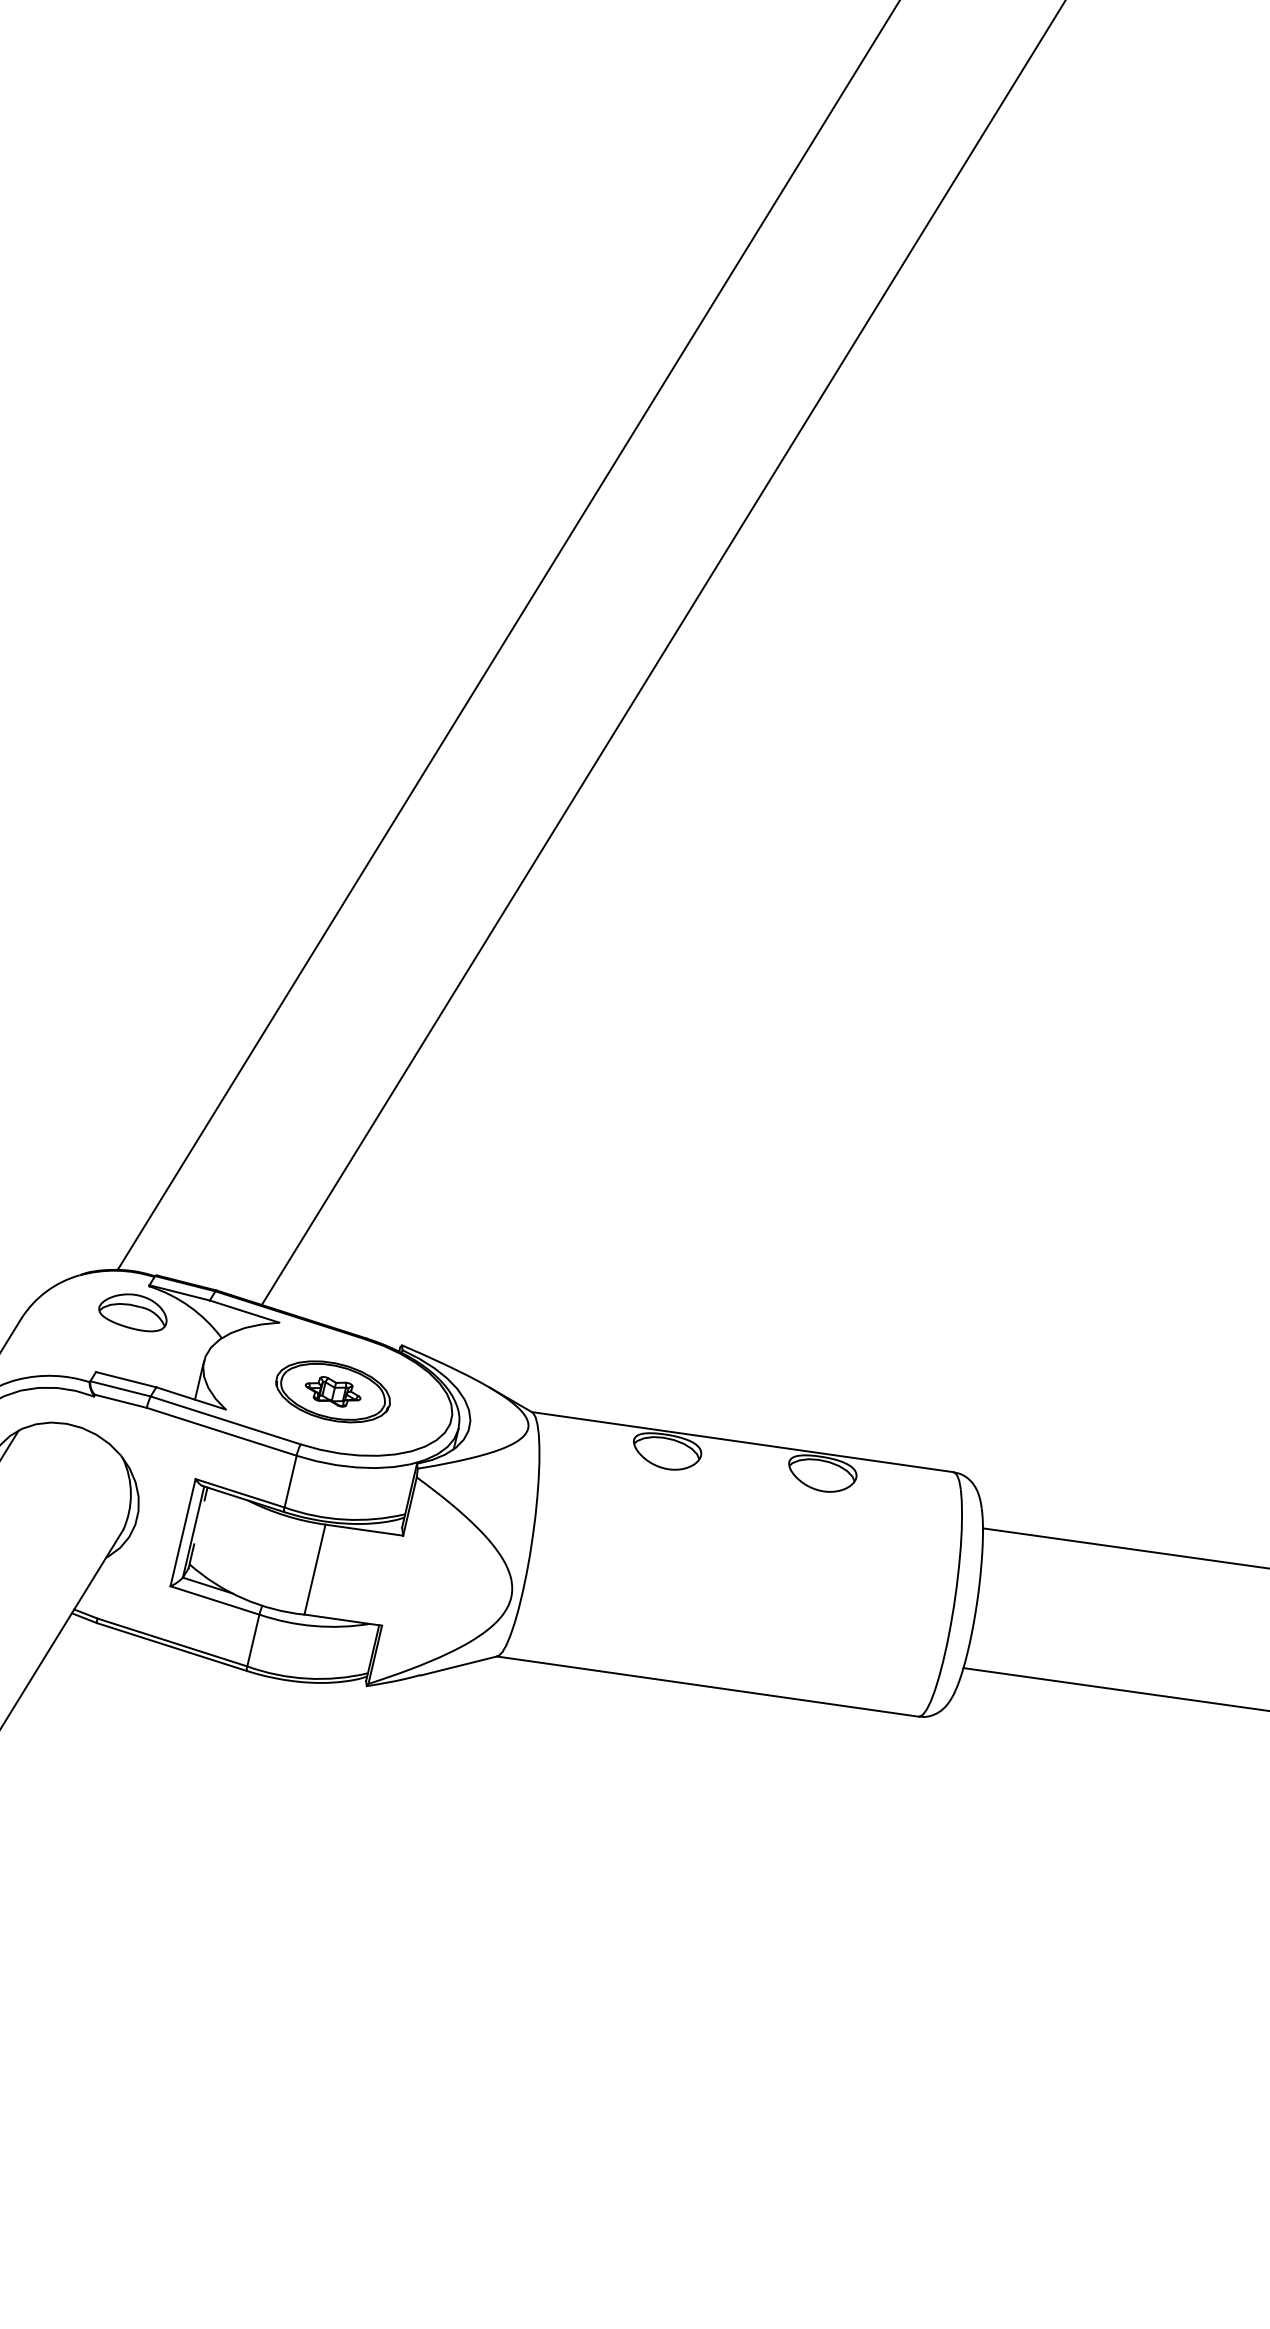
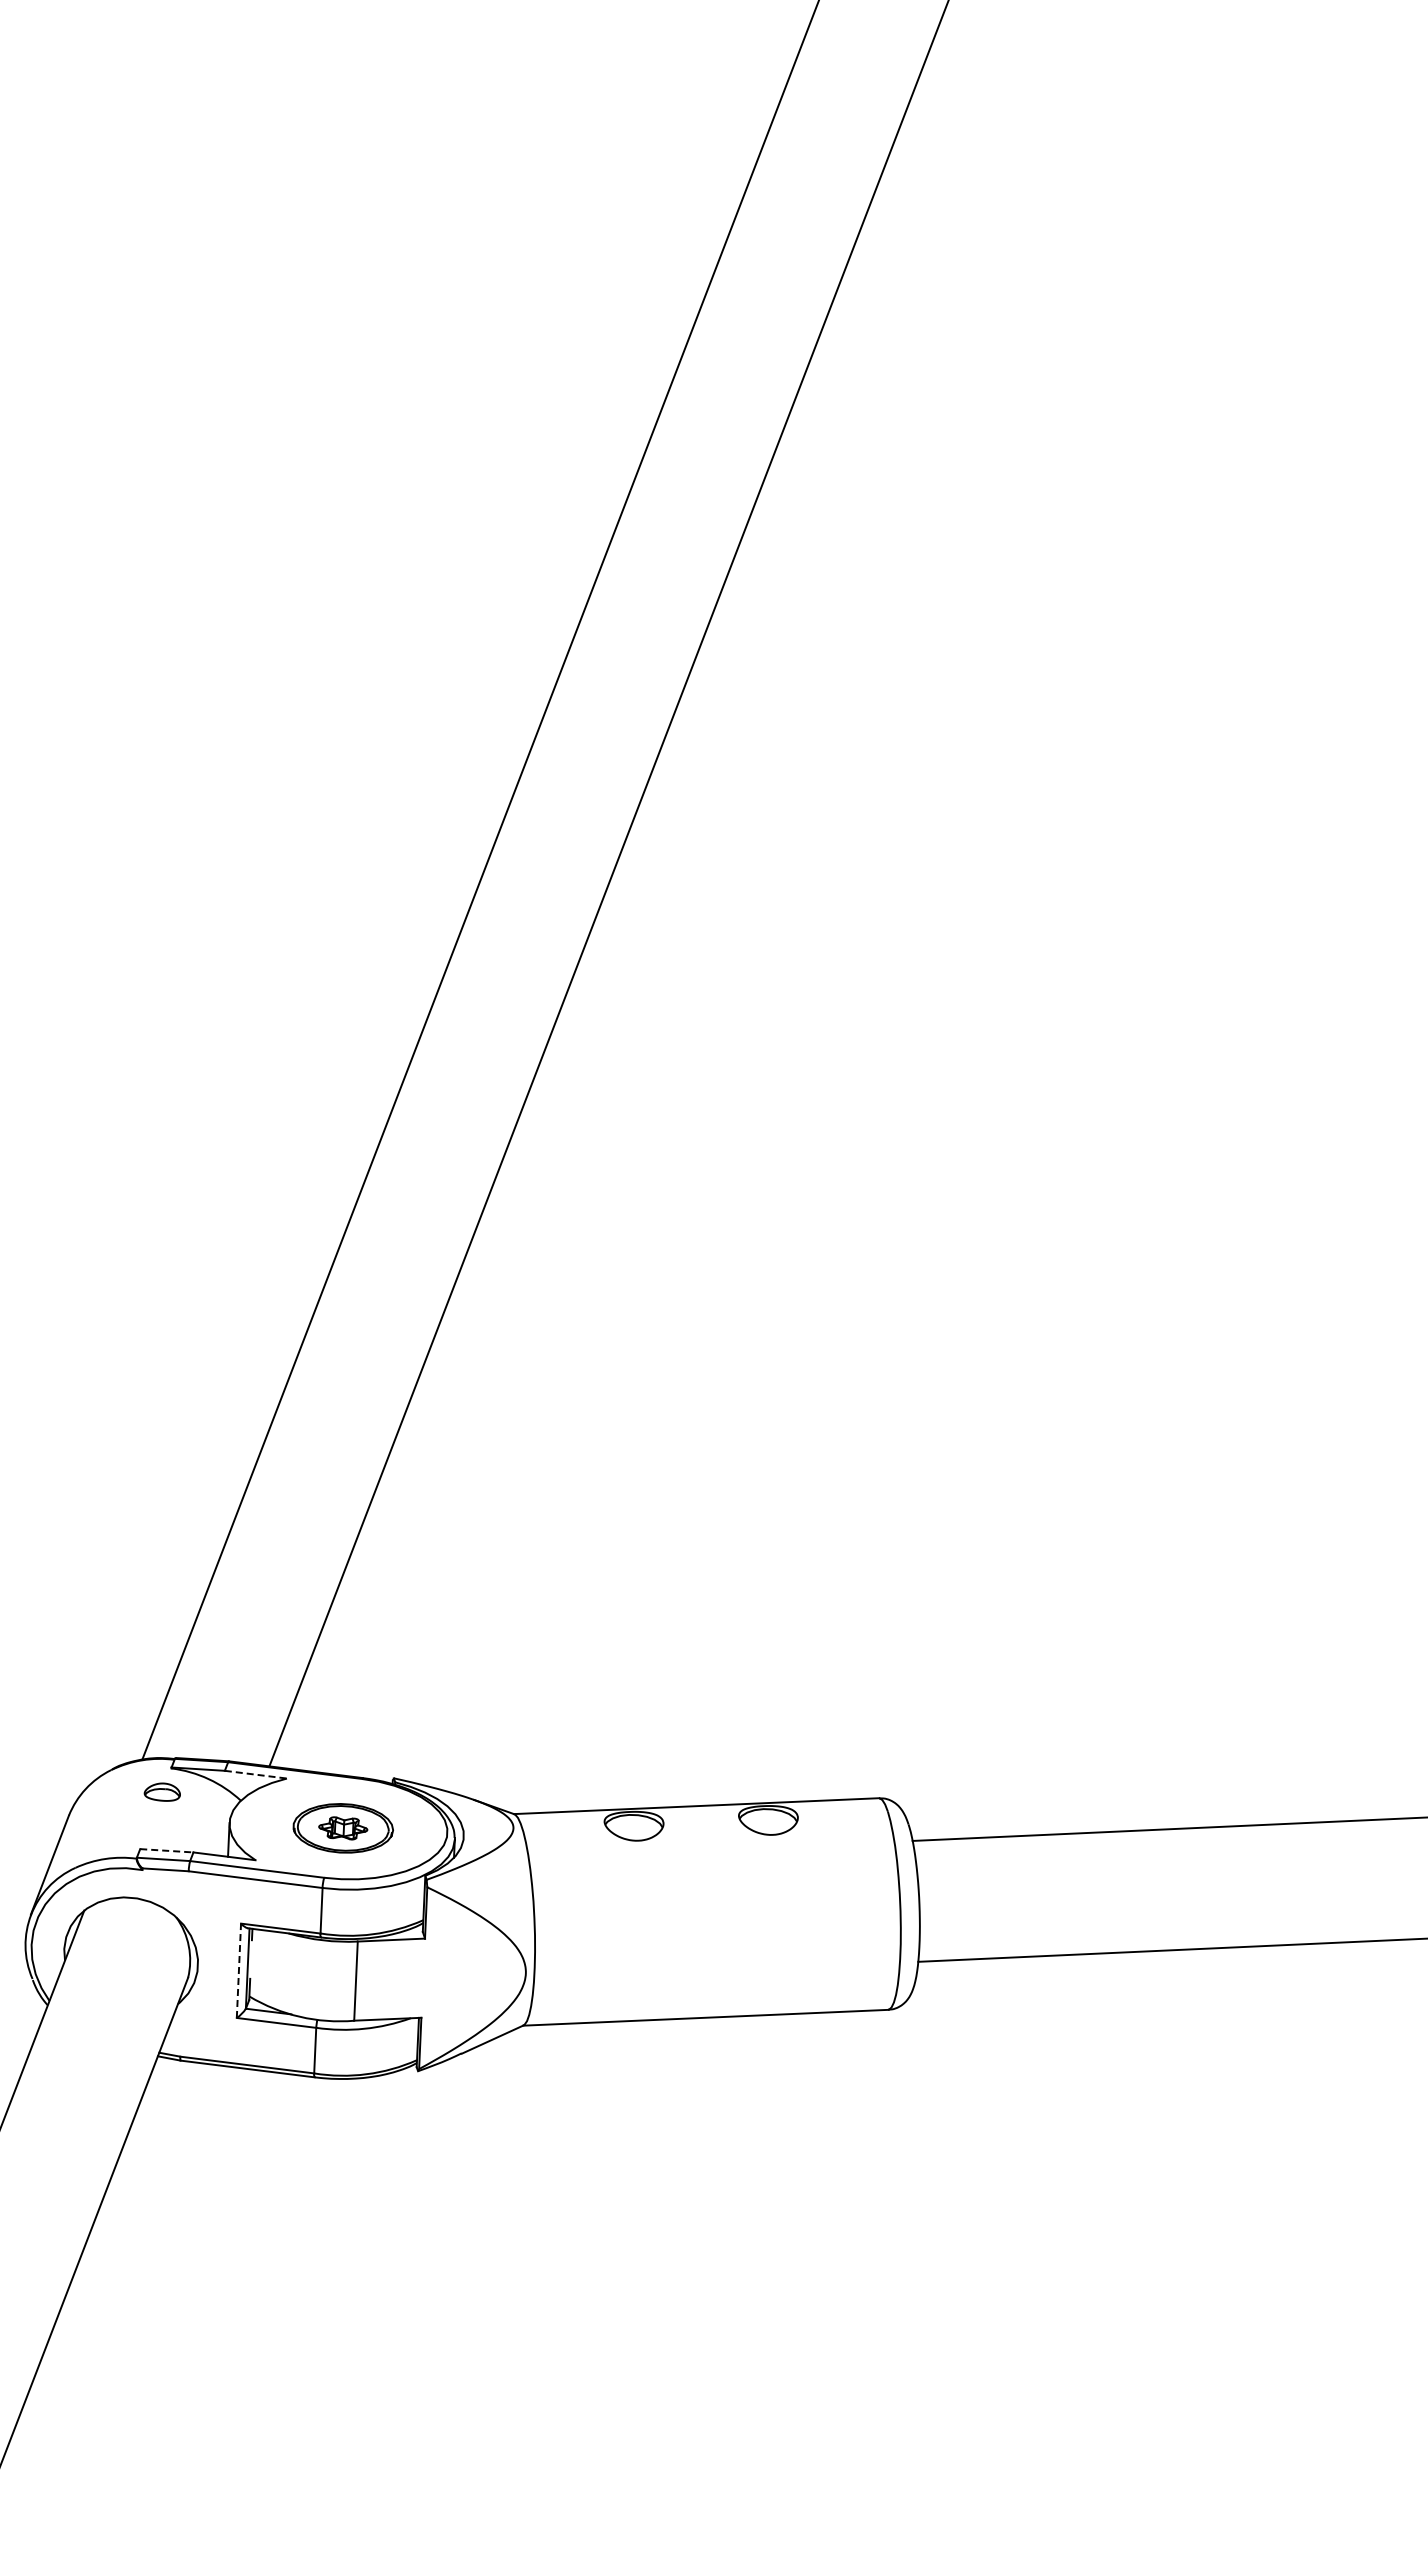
part: (133, 1310) -> (162, 1791), size x0.6
line: (245, 1311) -> (256, 1774), solid -> dashed
line: (125, 1379) -> (166, 1850), solid -> dashed
line: (182, 1532) -> (238, 1970), solid -> dashed

